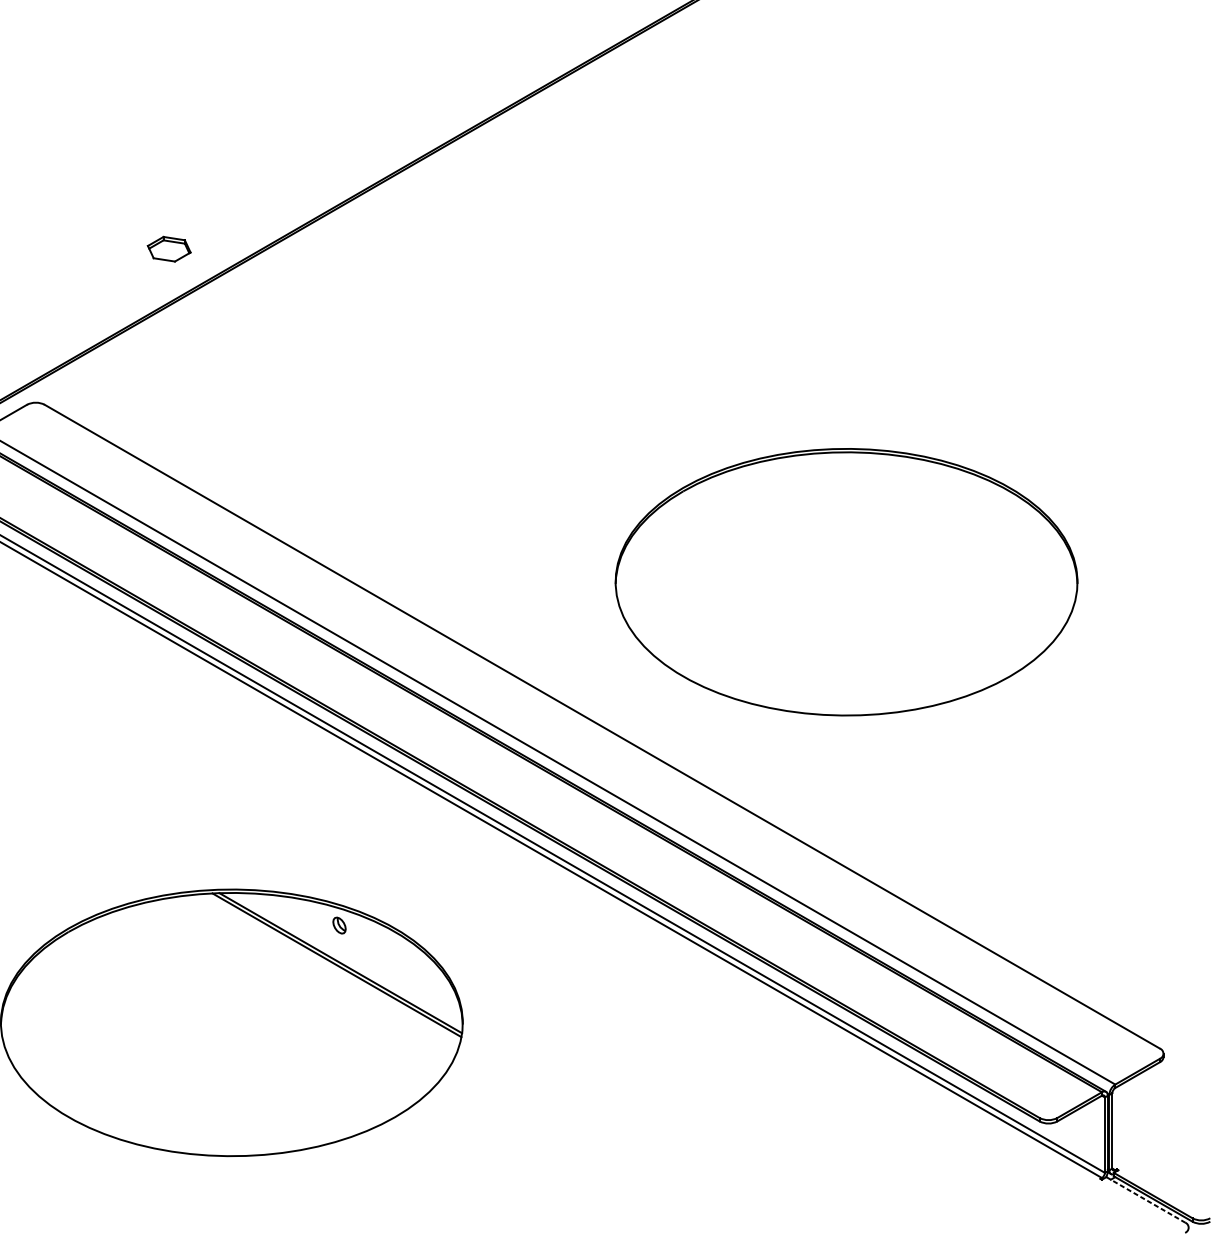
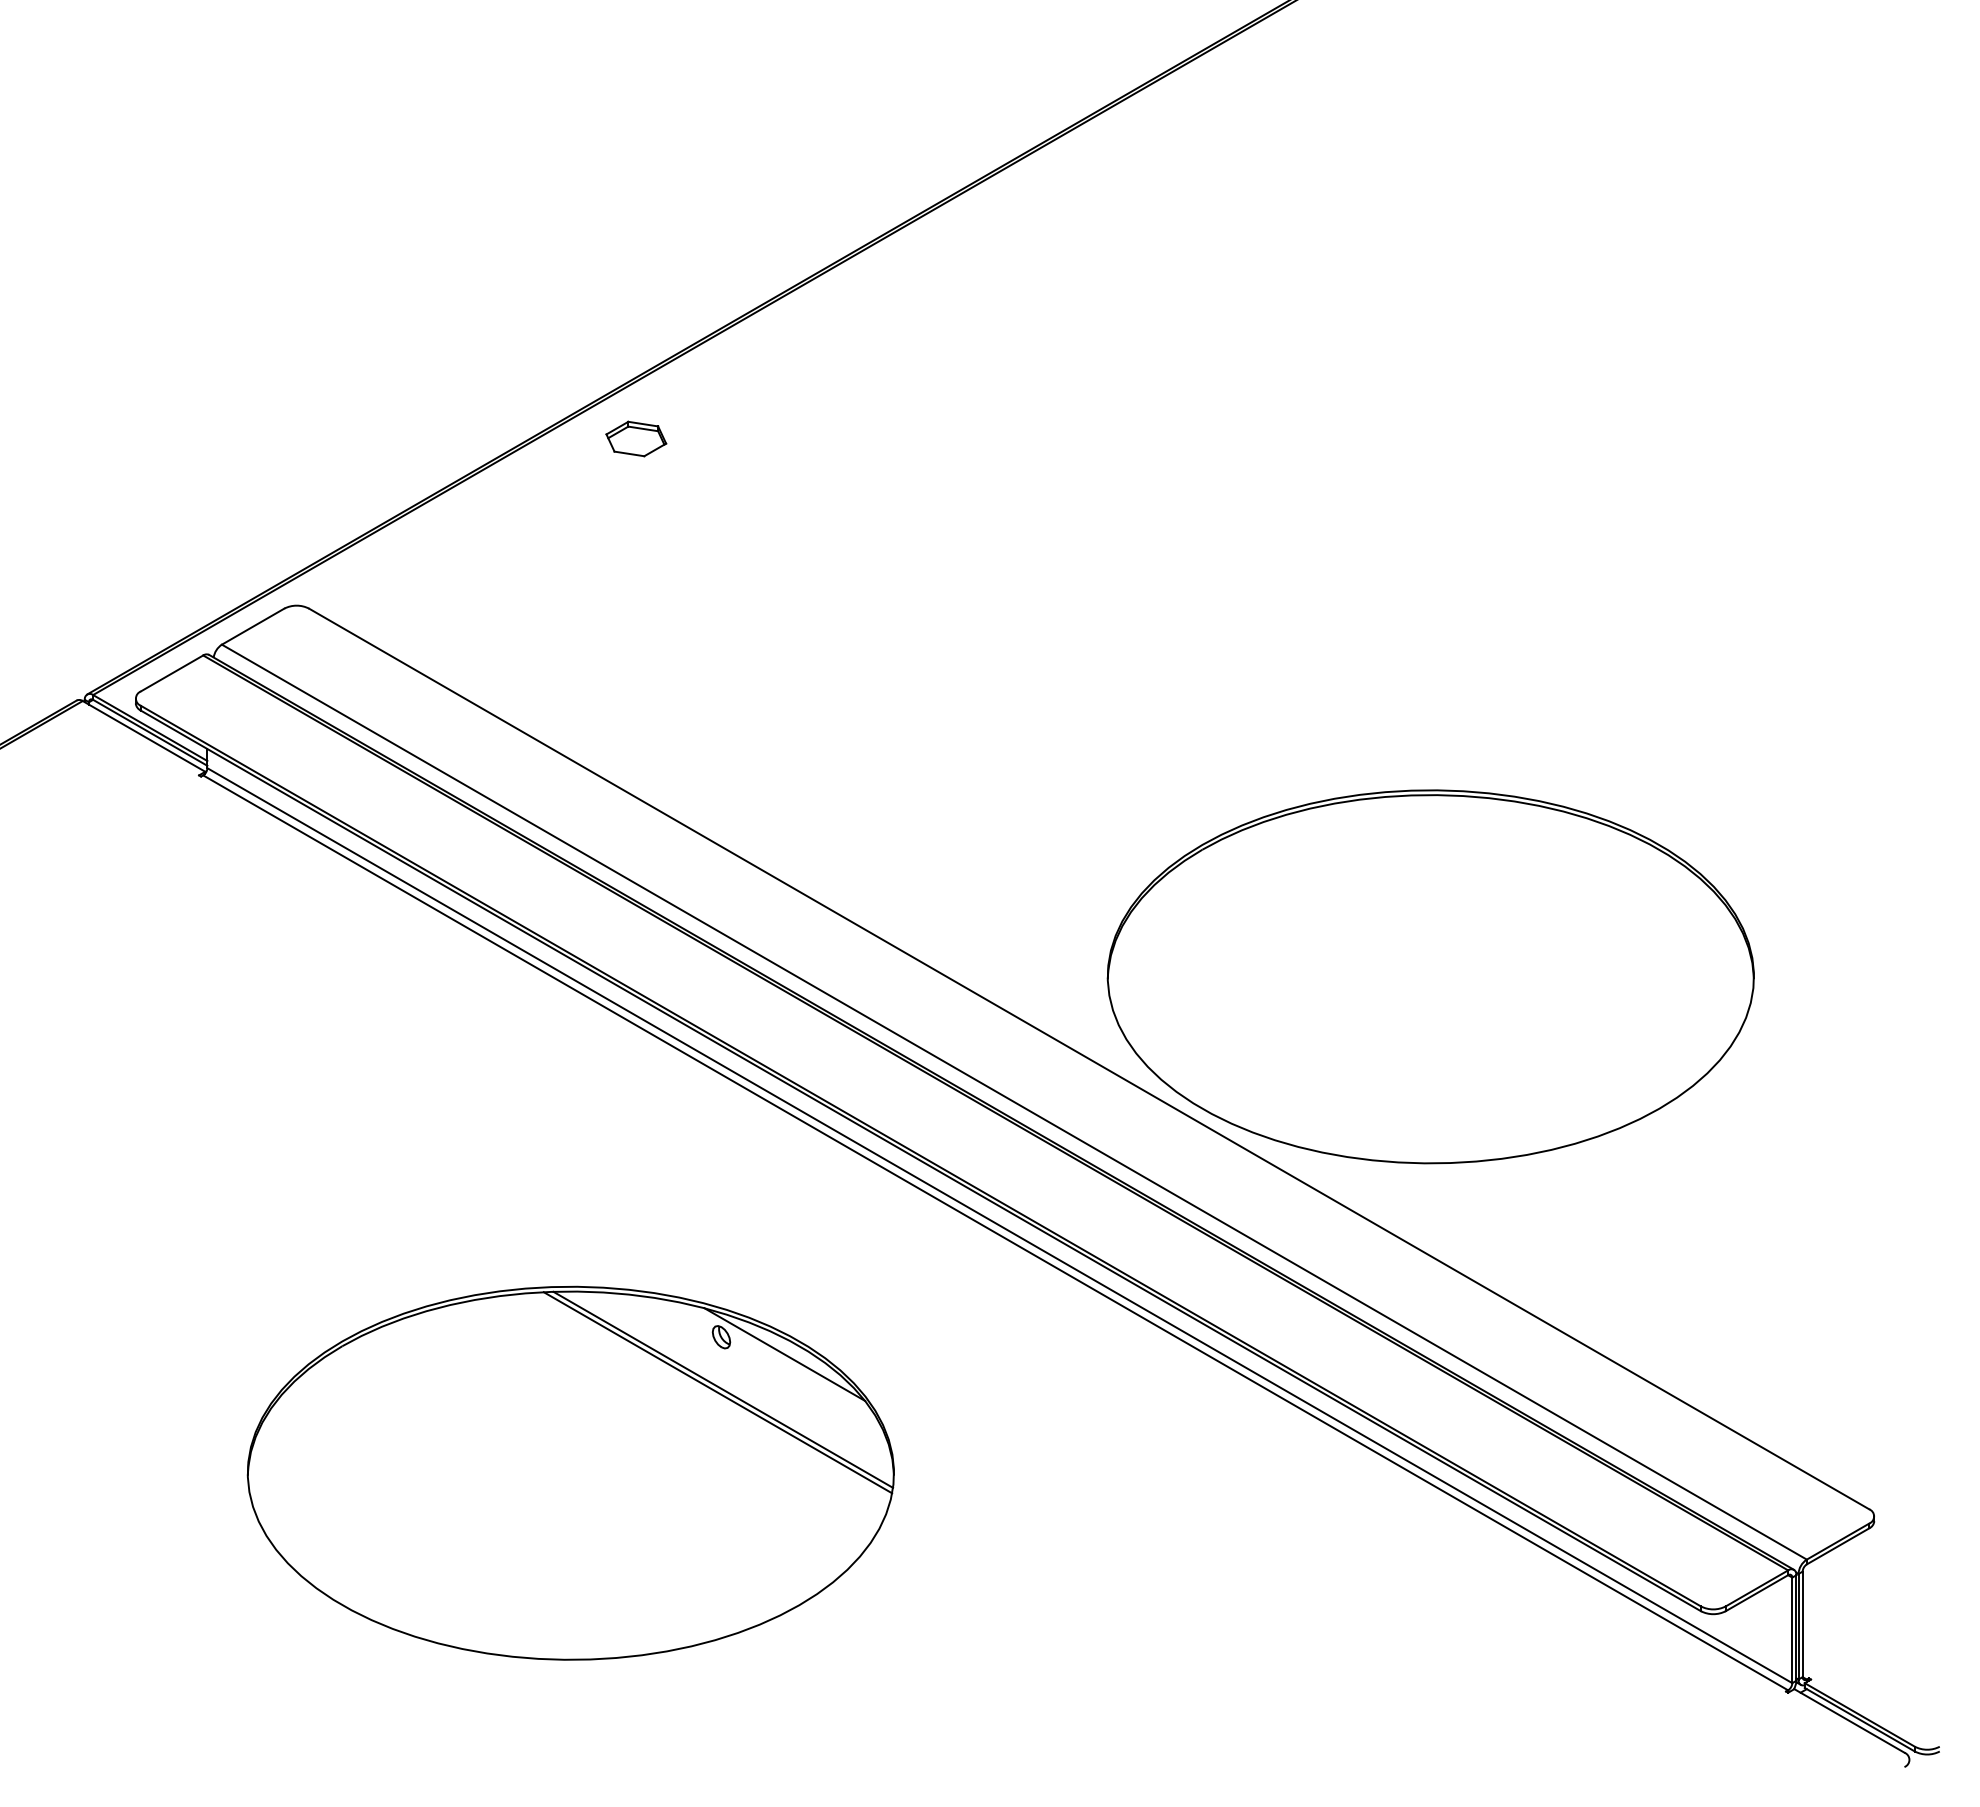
part: (169, 248) -> (636, 438), moved
part: (846, 581) -> (1430, 976), moved
line: (384, 937) -> (784, 1354), added
line: (1145, 1199) -> (1849, 1720), dashed -> solid

